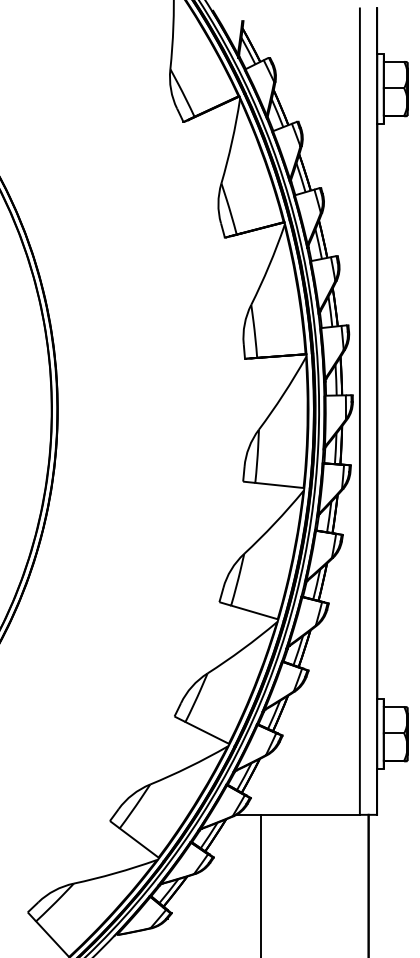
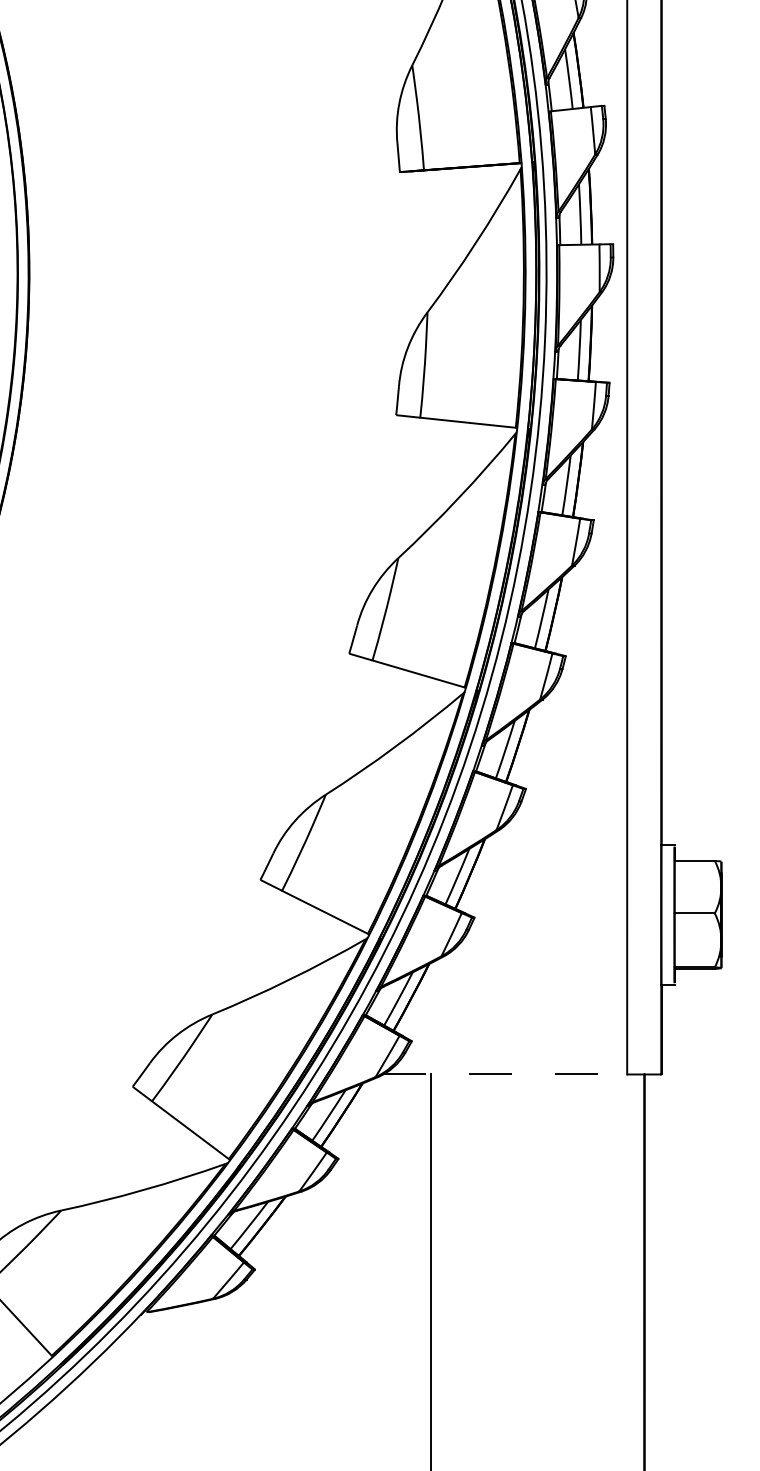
line: (298, 814) -> (505, 1073), solid -> dashed

